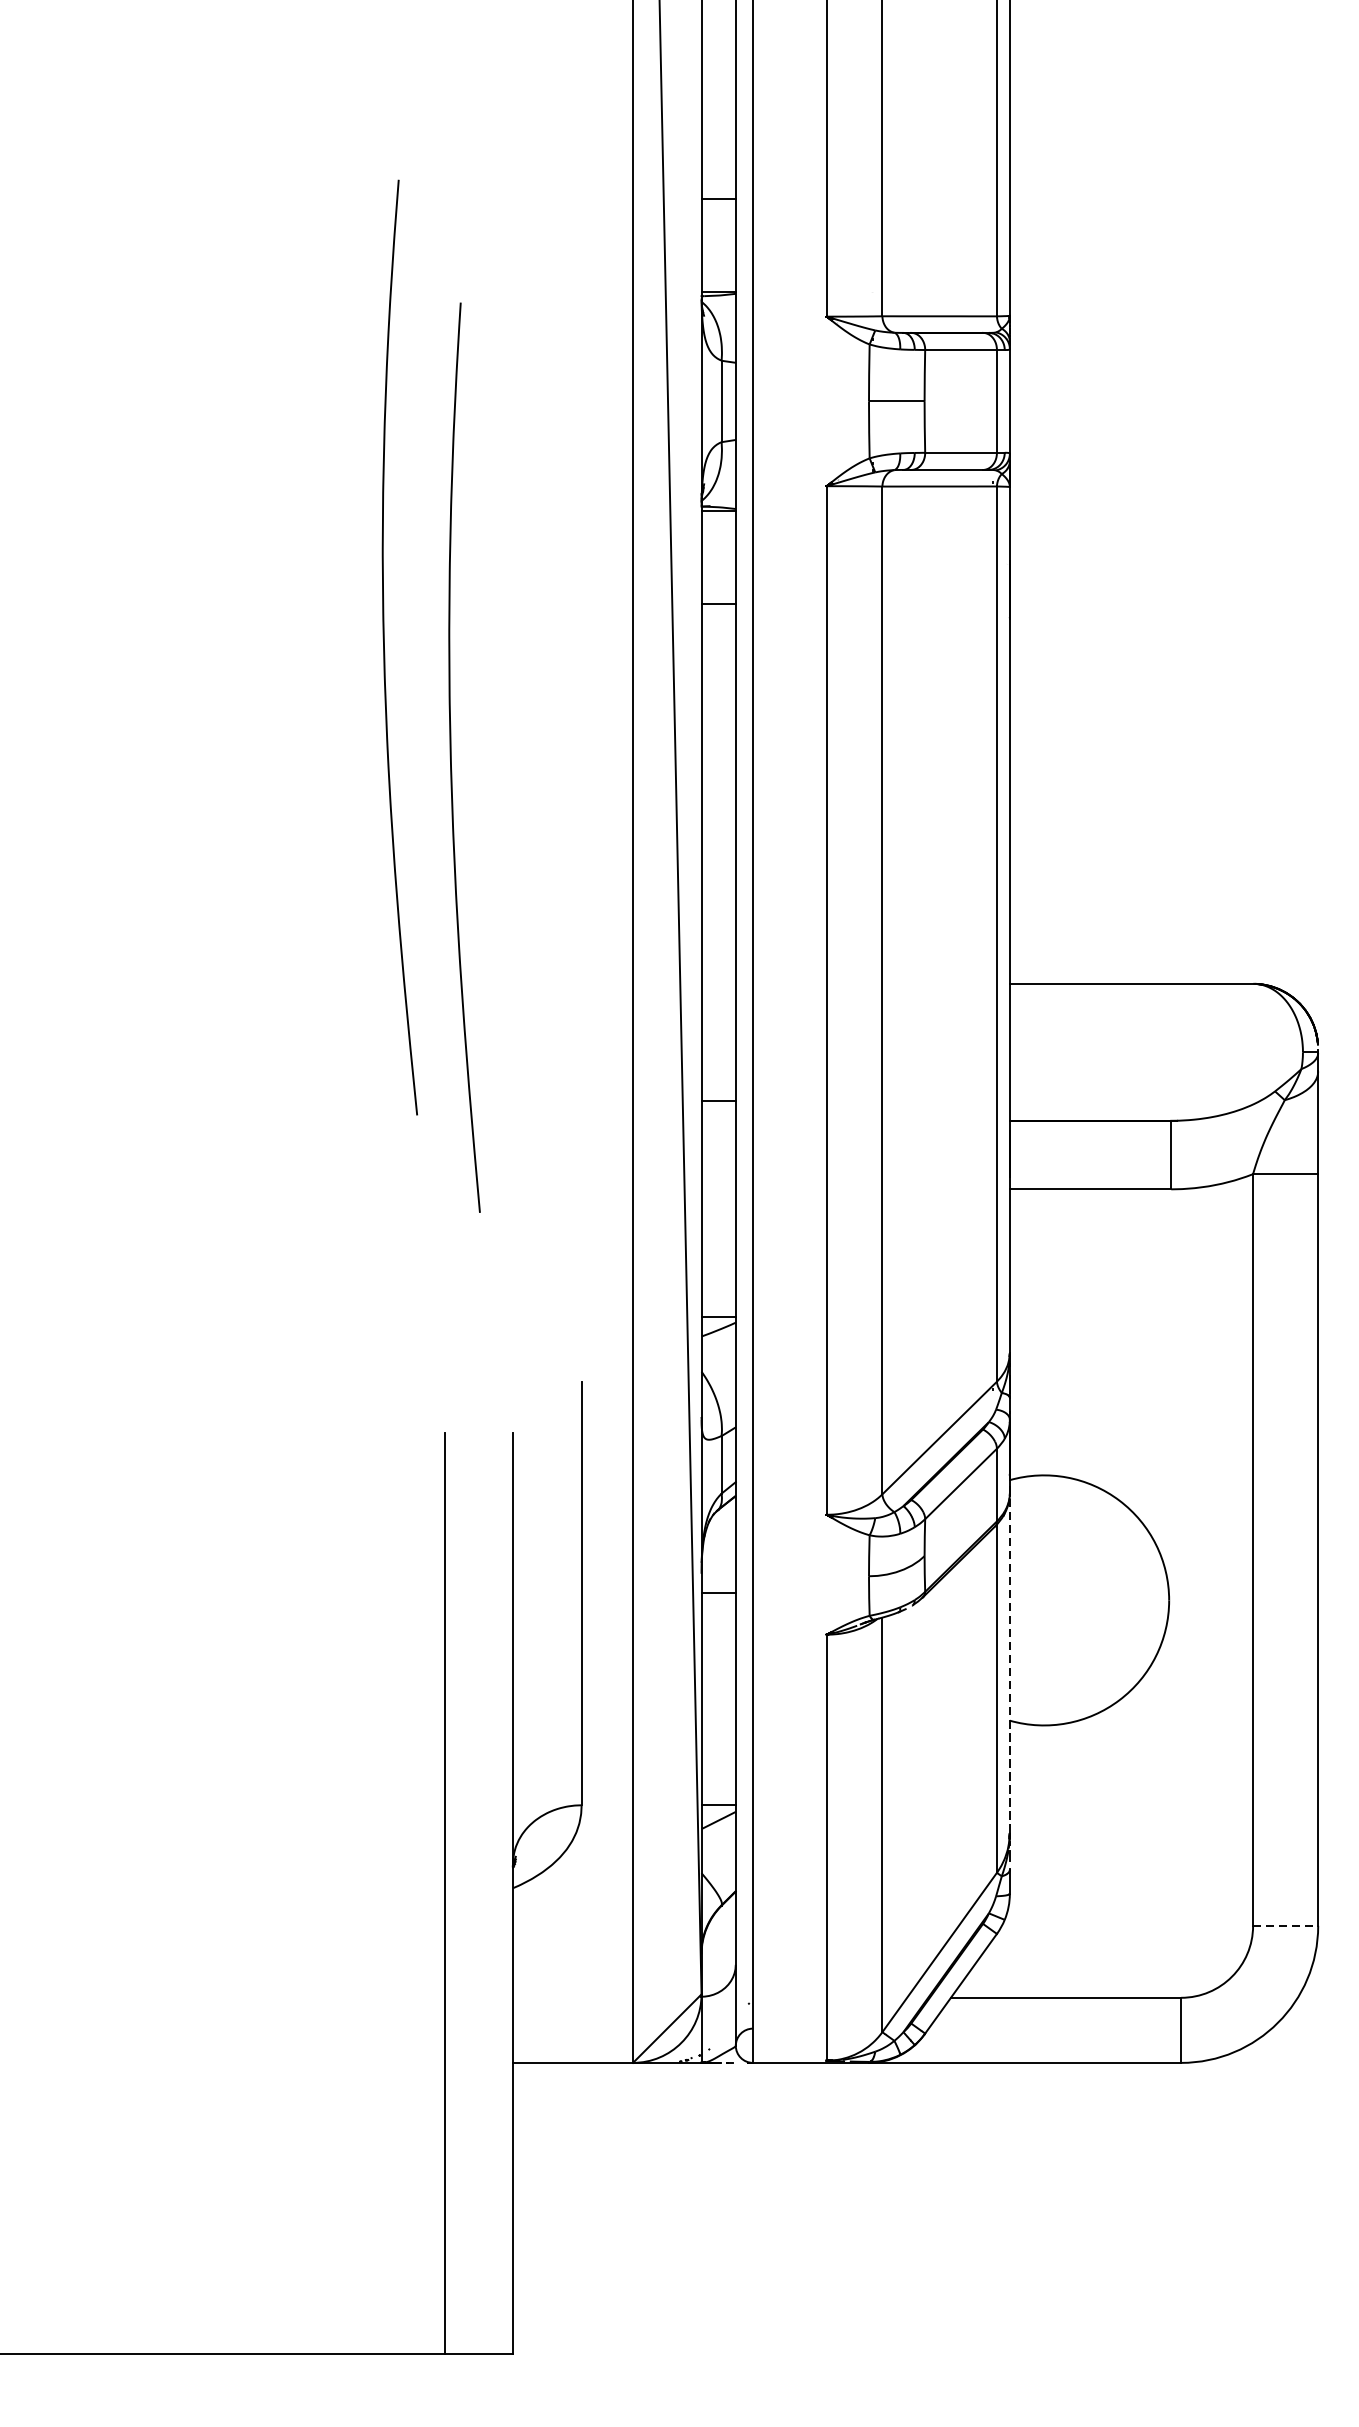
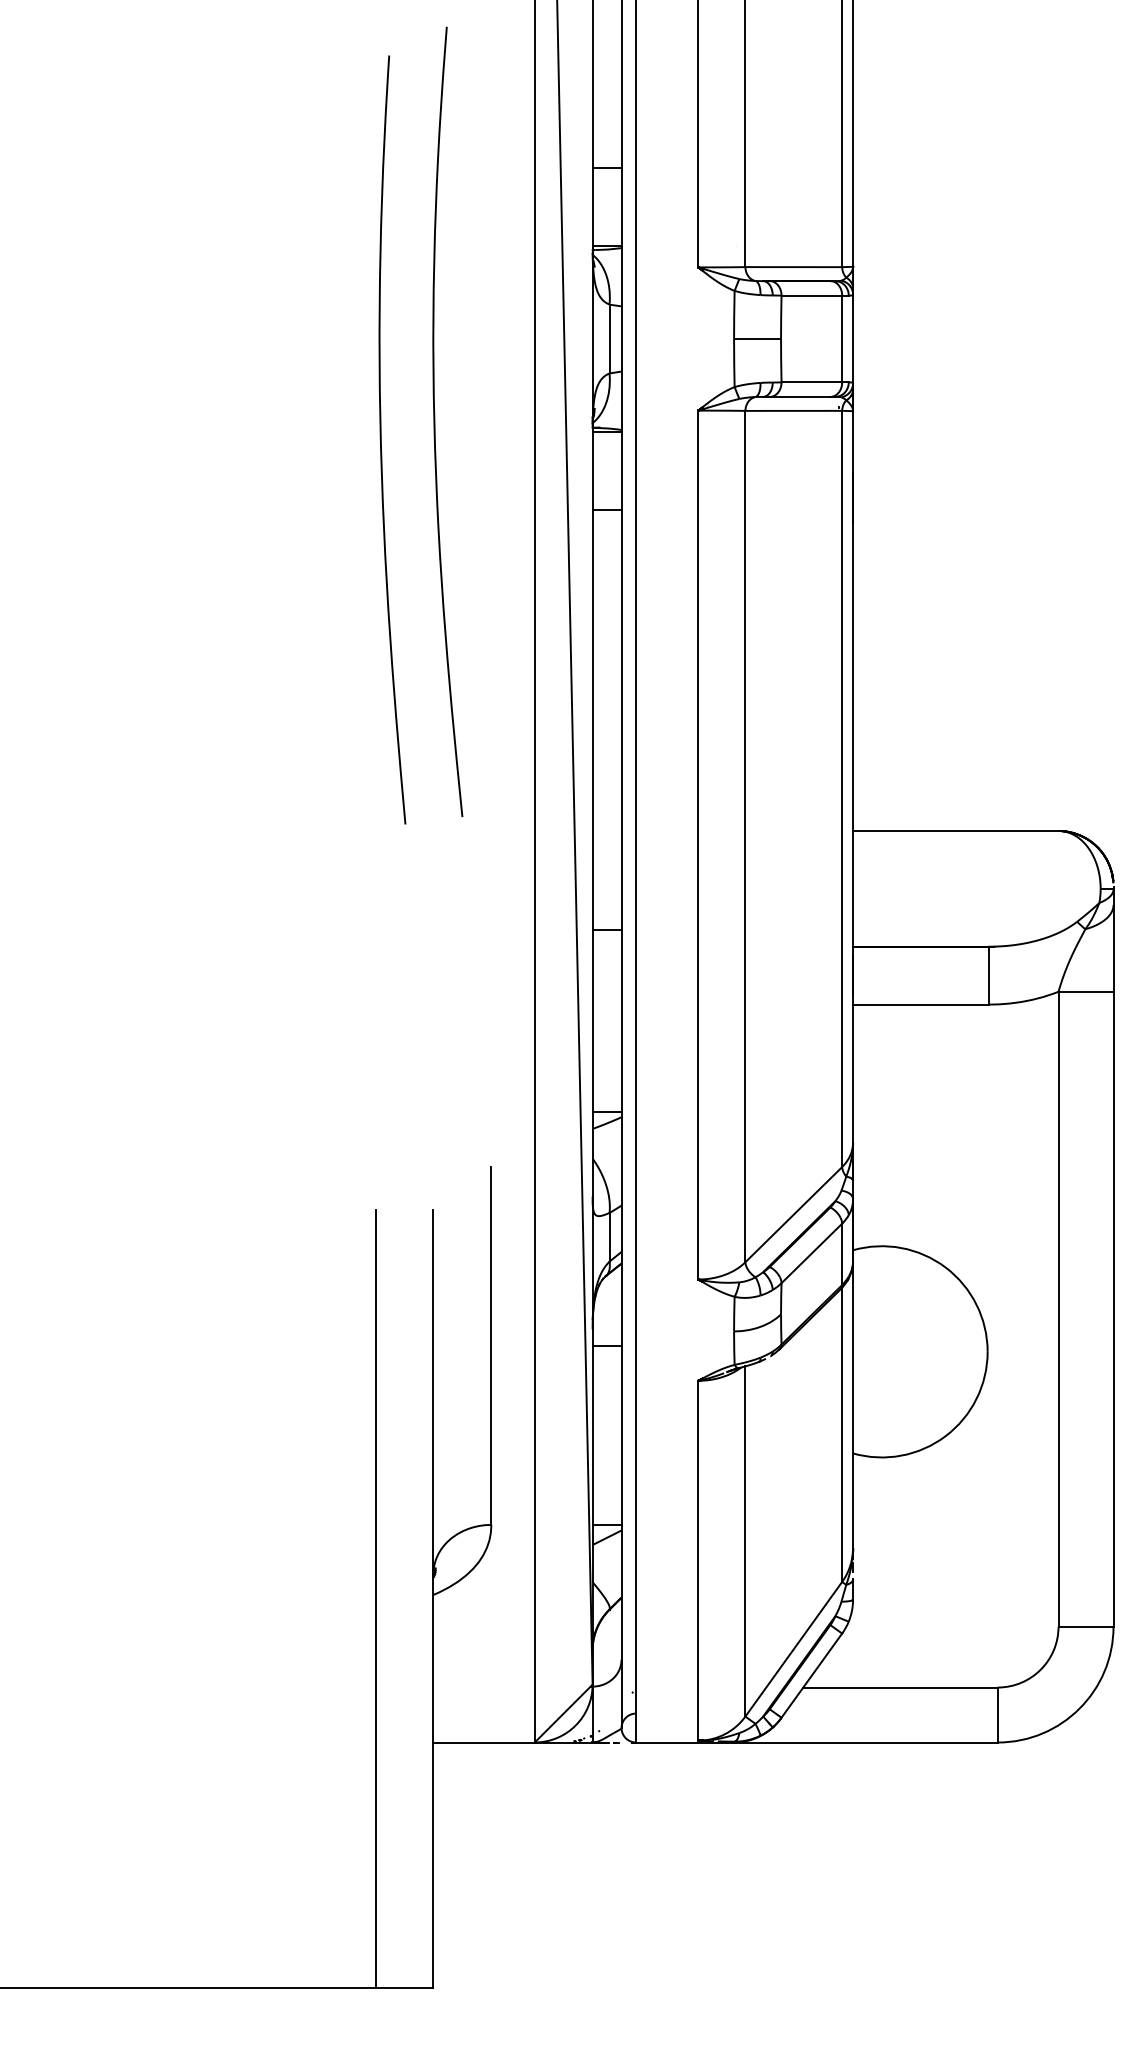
curve: (385, 647) -> (435, 421), moved
curve: (451, 757) -> (381, 439), moved
line: (1010, 1653) -> (853, 1396), dashed -> solid
line: (1286, 1925) -> (1086, 1626), dashed -> solid

